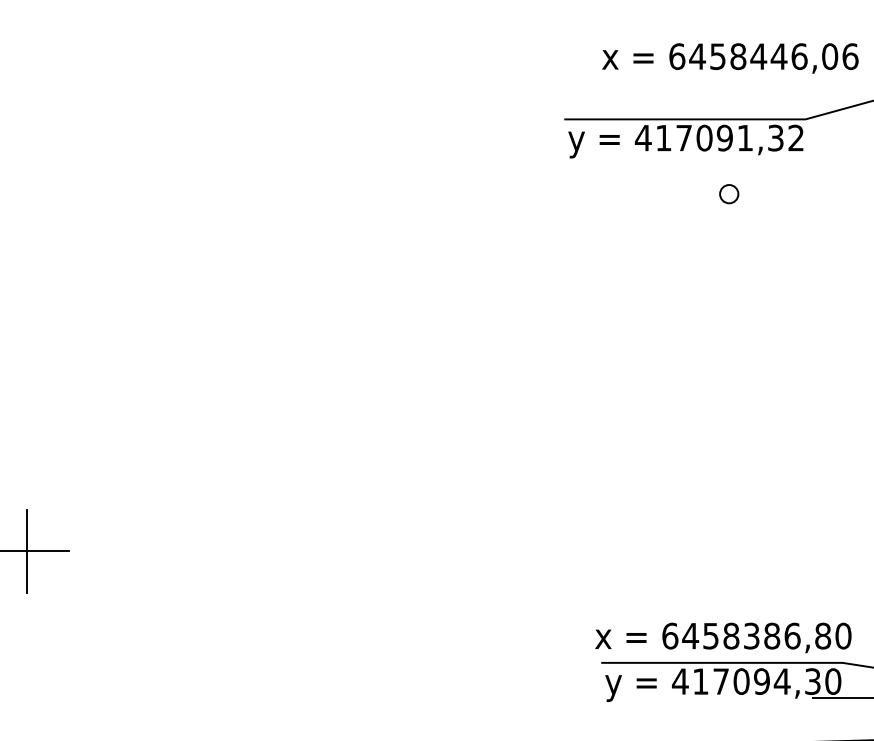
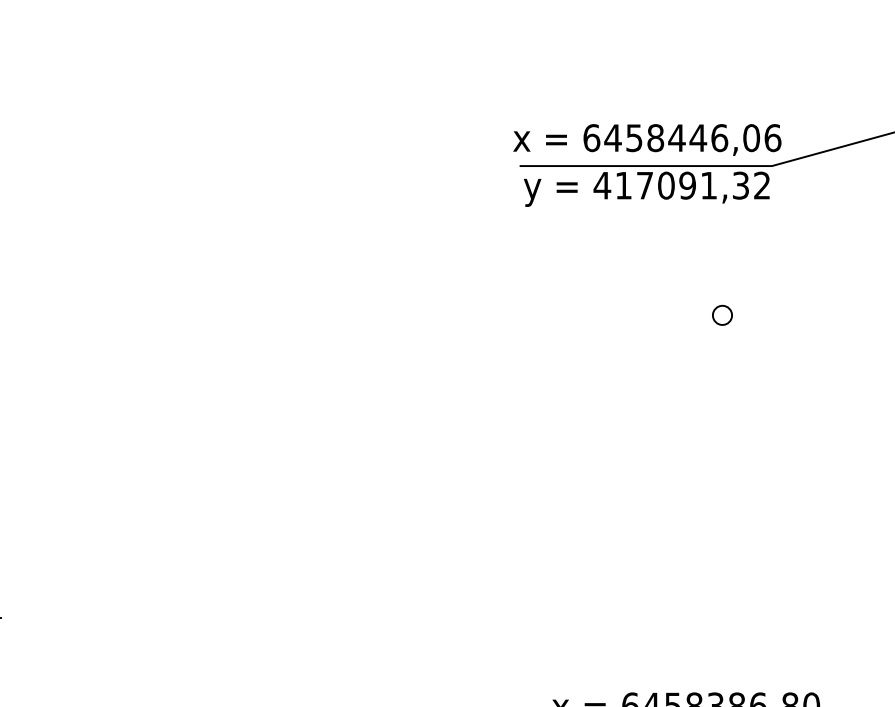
text: (730, 58) -> (647, 140), moved
part: (729, 194) -> (722, 315), moved

